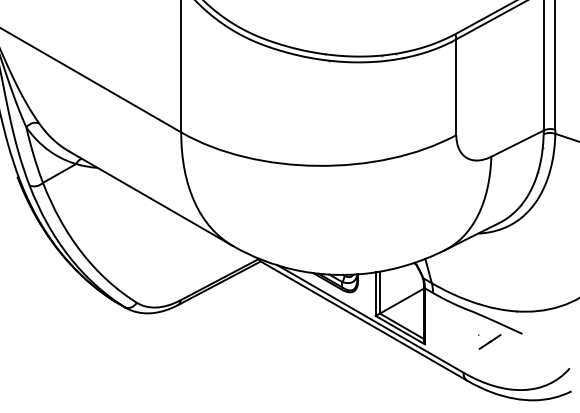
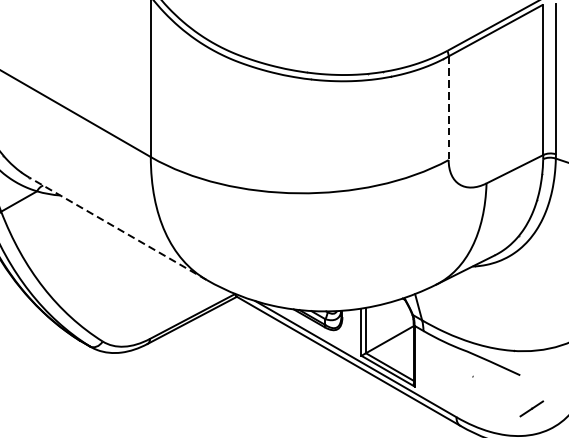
line: (456, 87) -> (448, 108), solid -> dashed
line: (150, 198) -> (117, 228), solid -> dashed
line: (489, 341) -> (531, 408), moved

